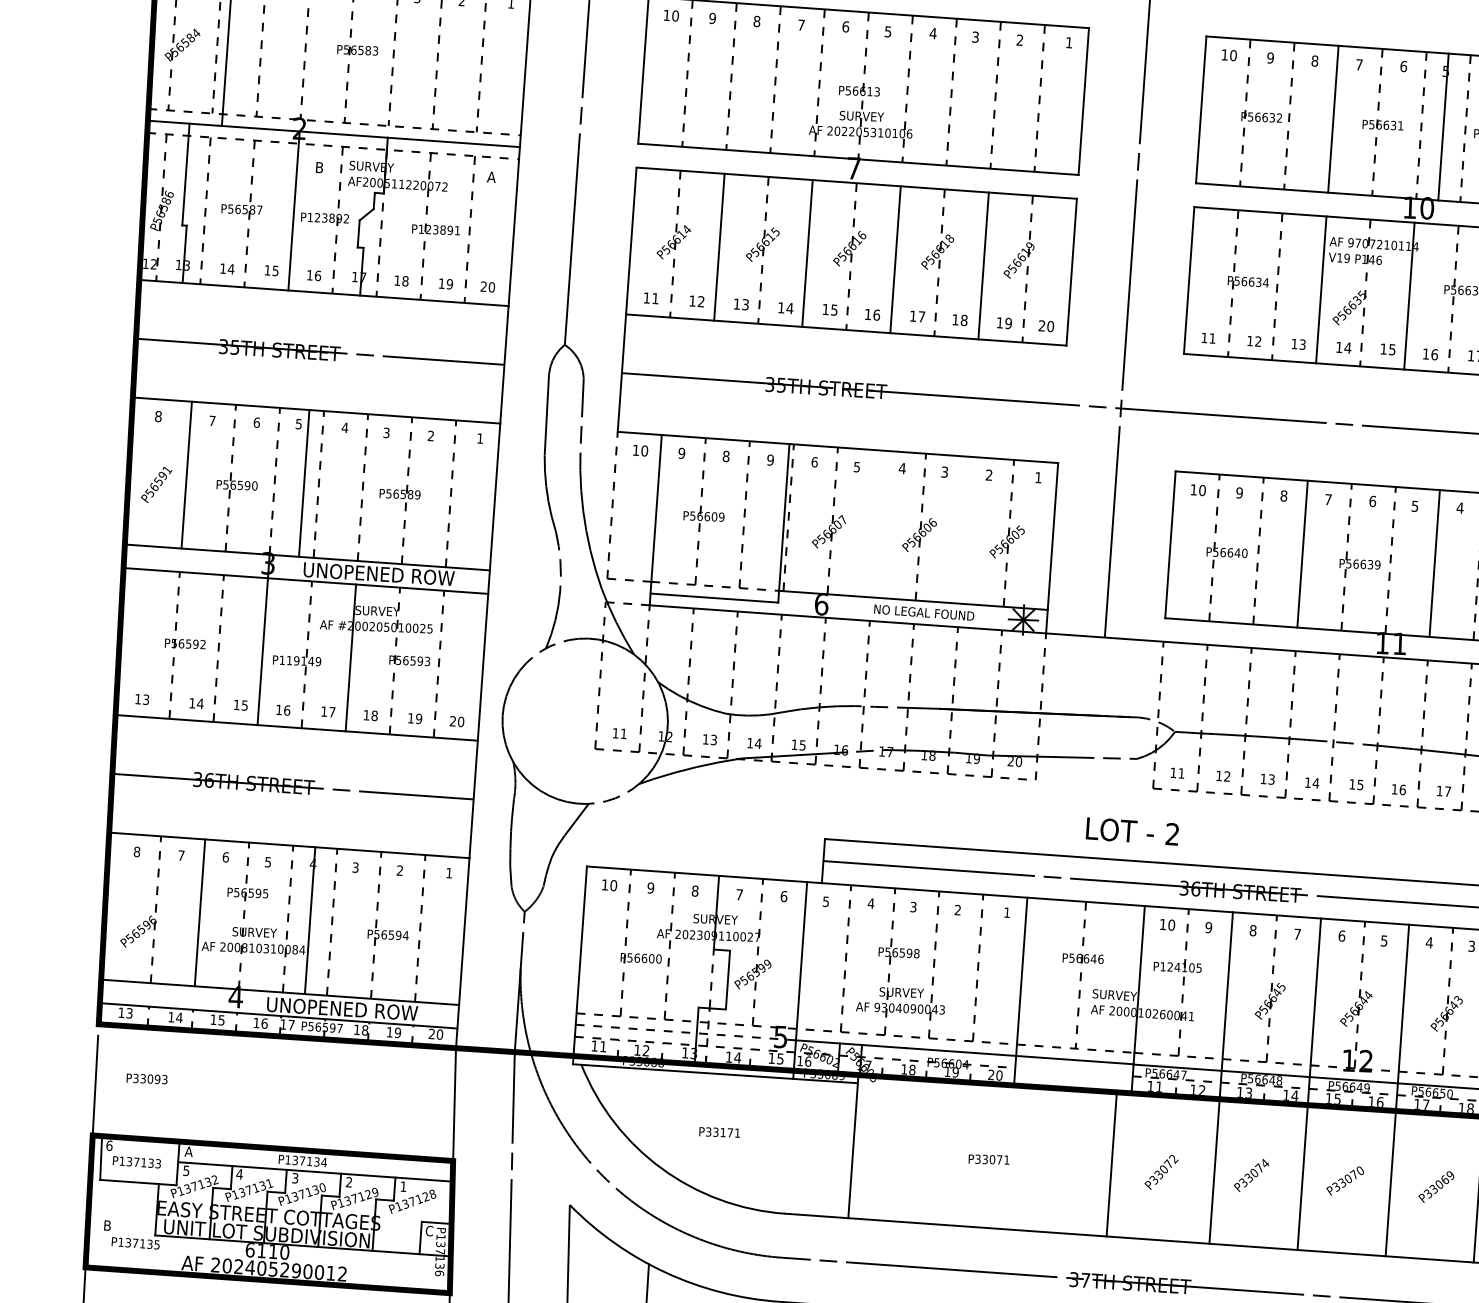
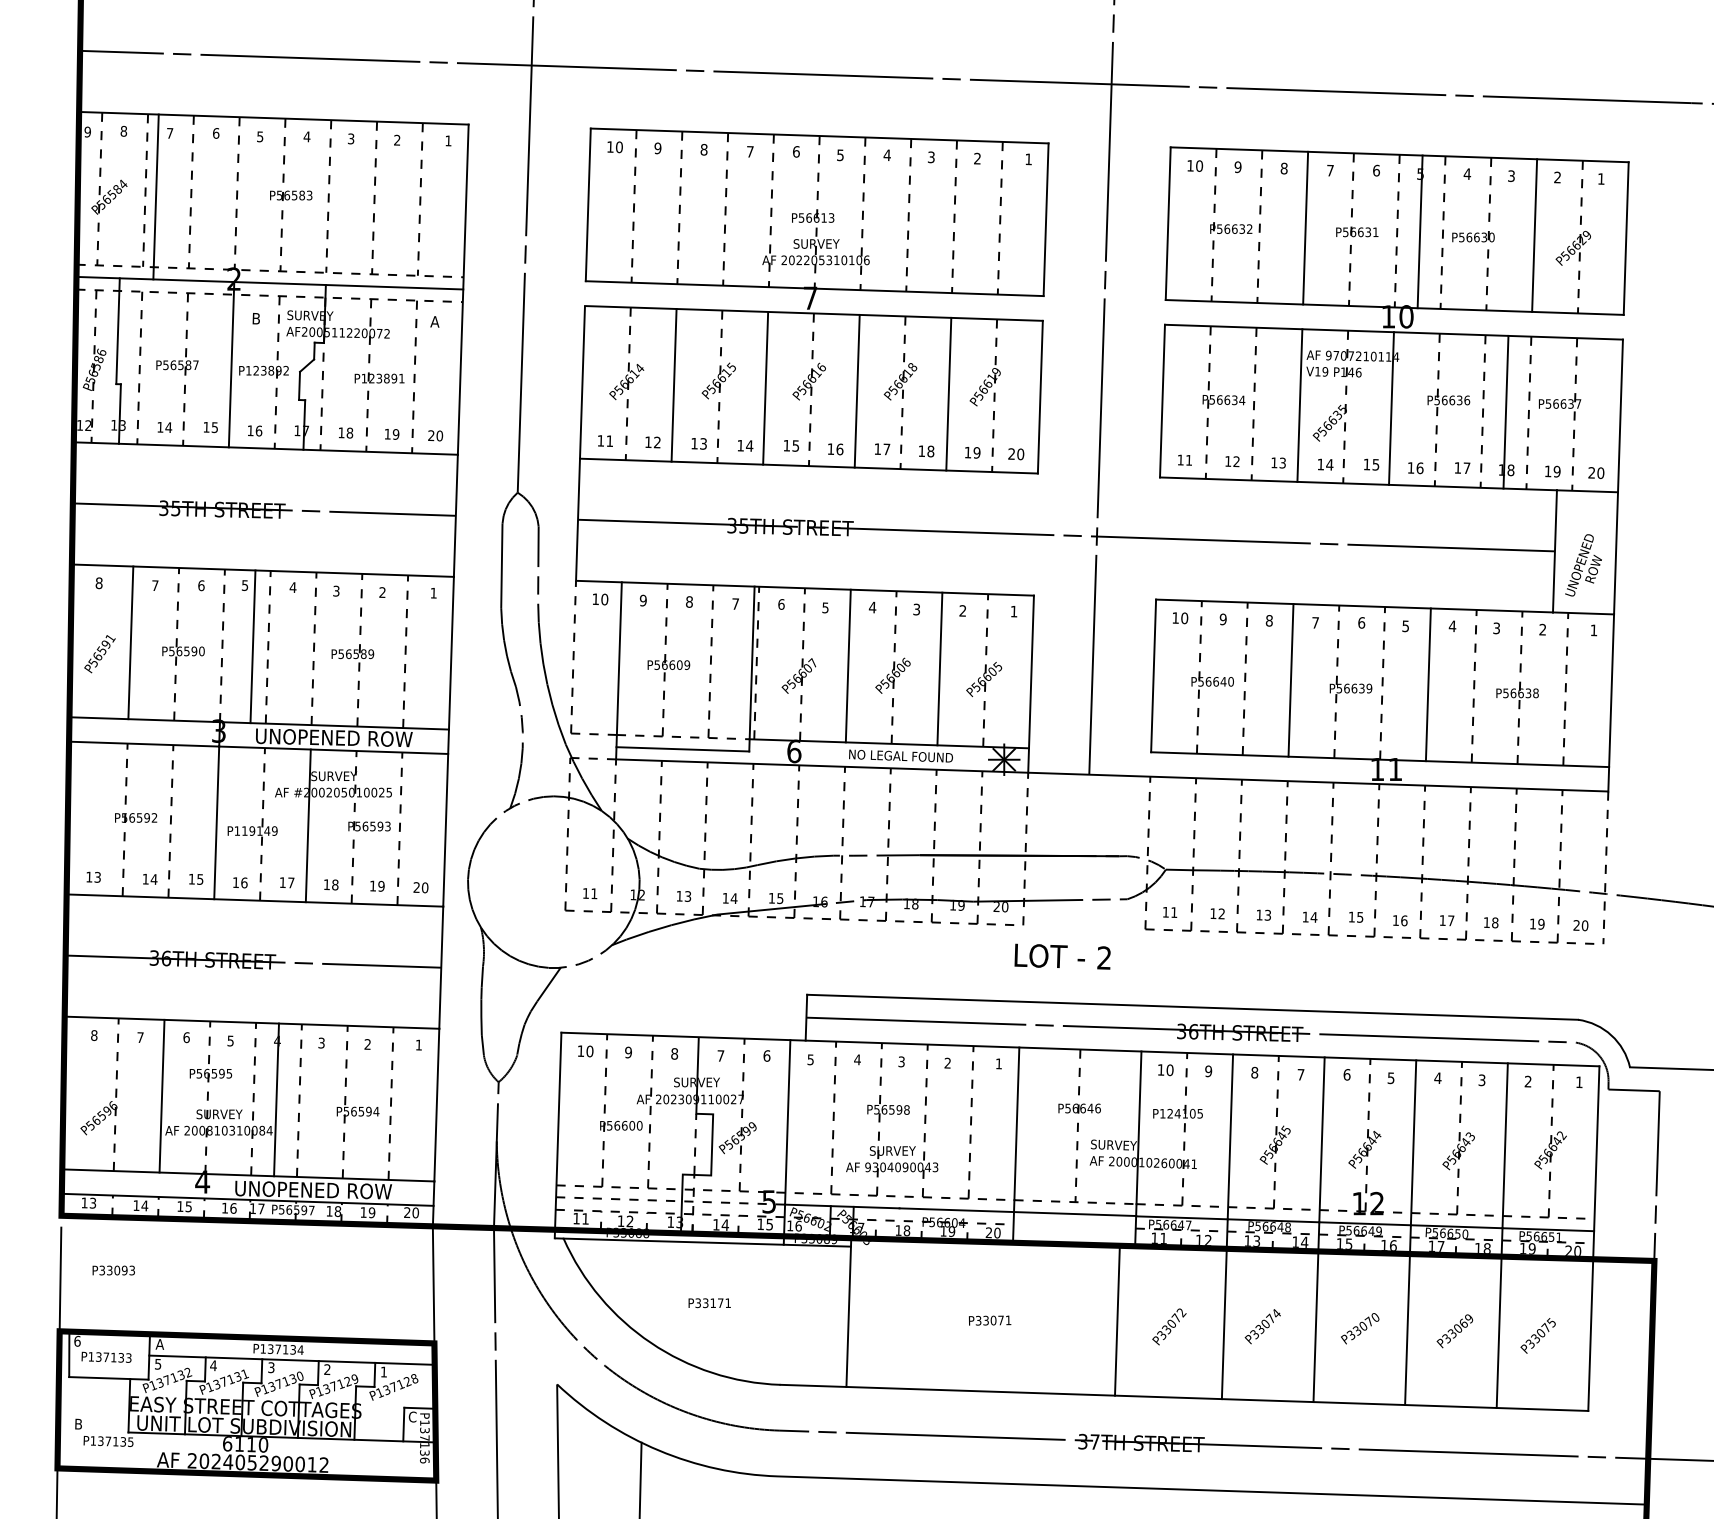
text: (770, 459) -> (735, 603), 9 -> 7
line: (876, 523) -> (847, 665), added
line: (964, 529) -> (939, 668), added
text: (1132, 831) -> (1062, 956), moved

